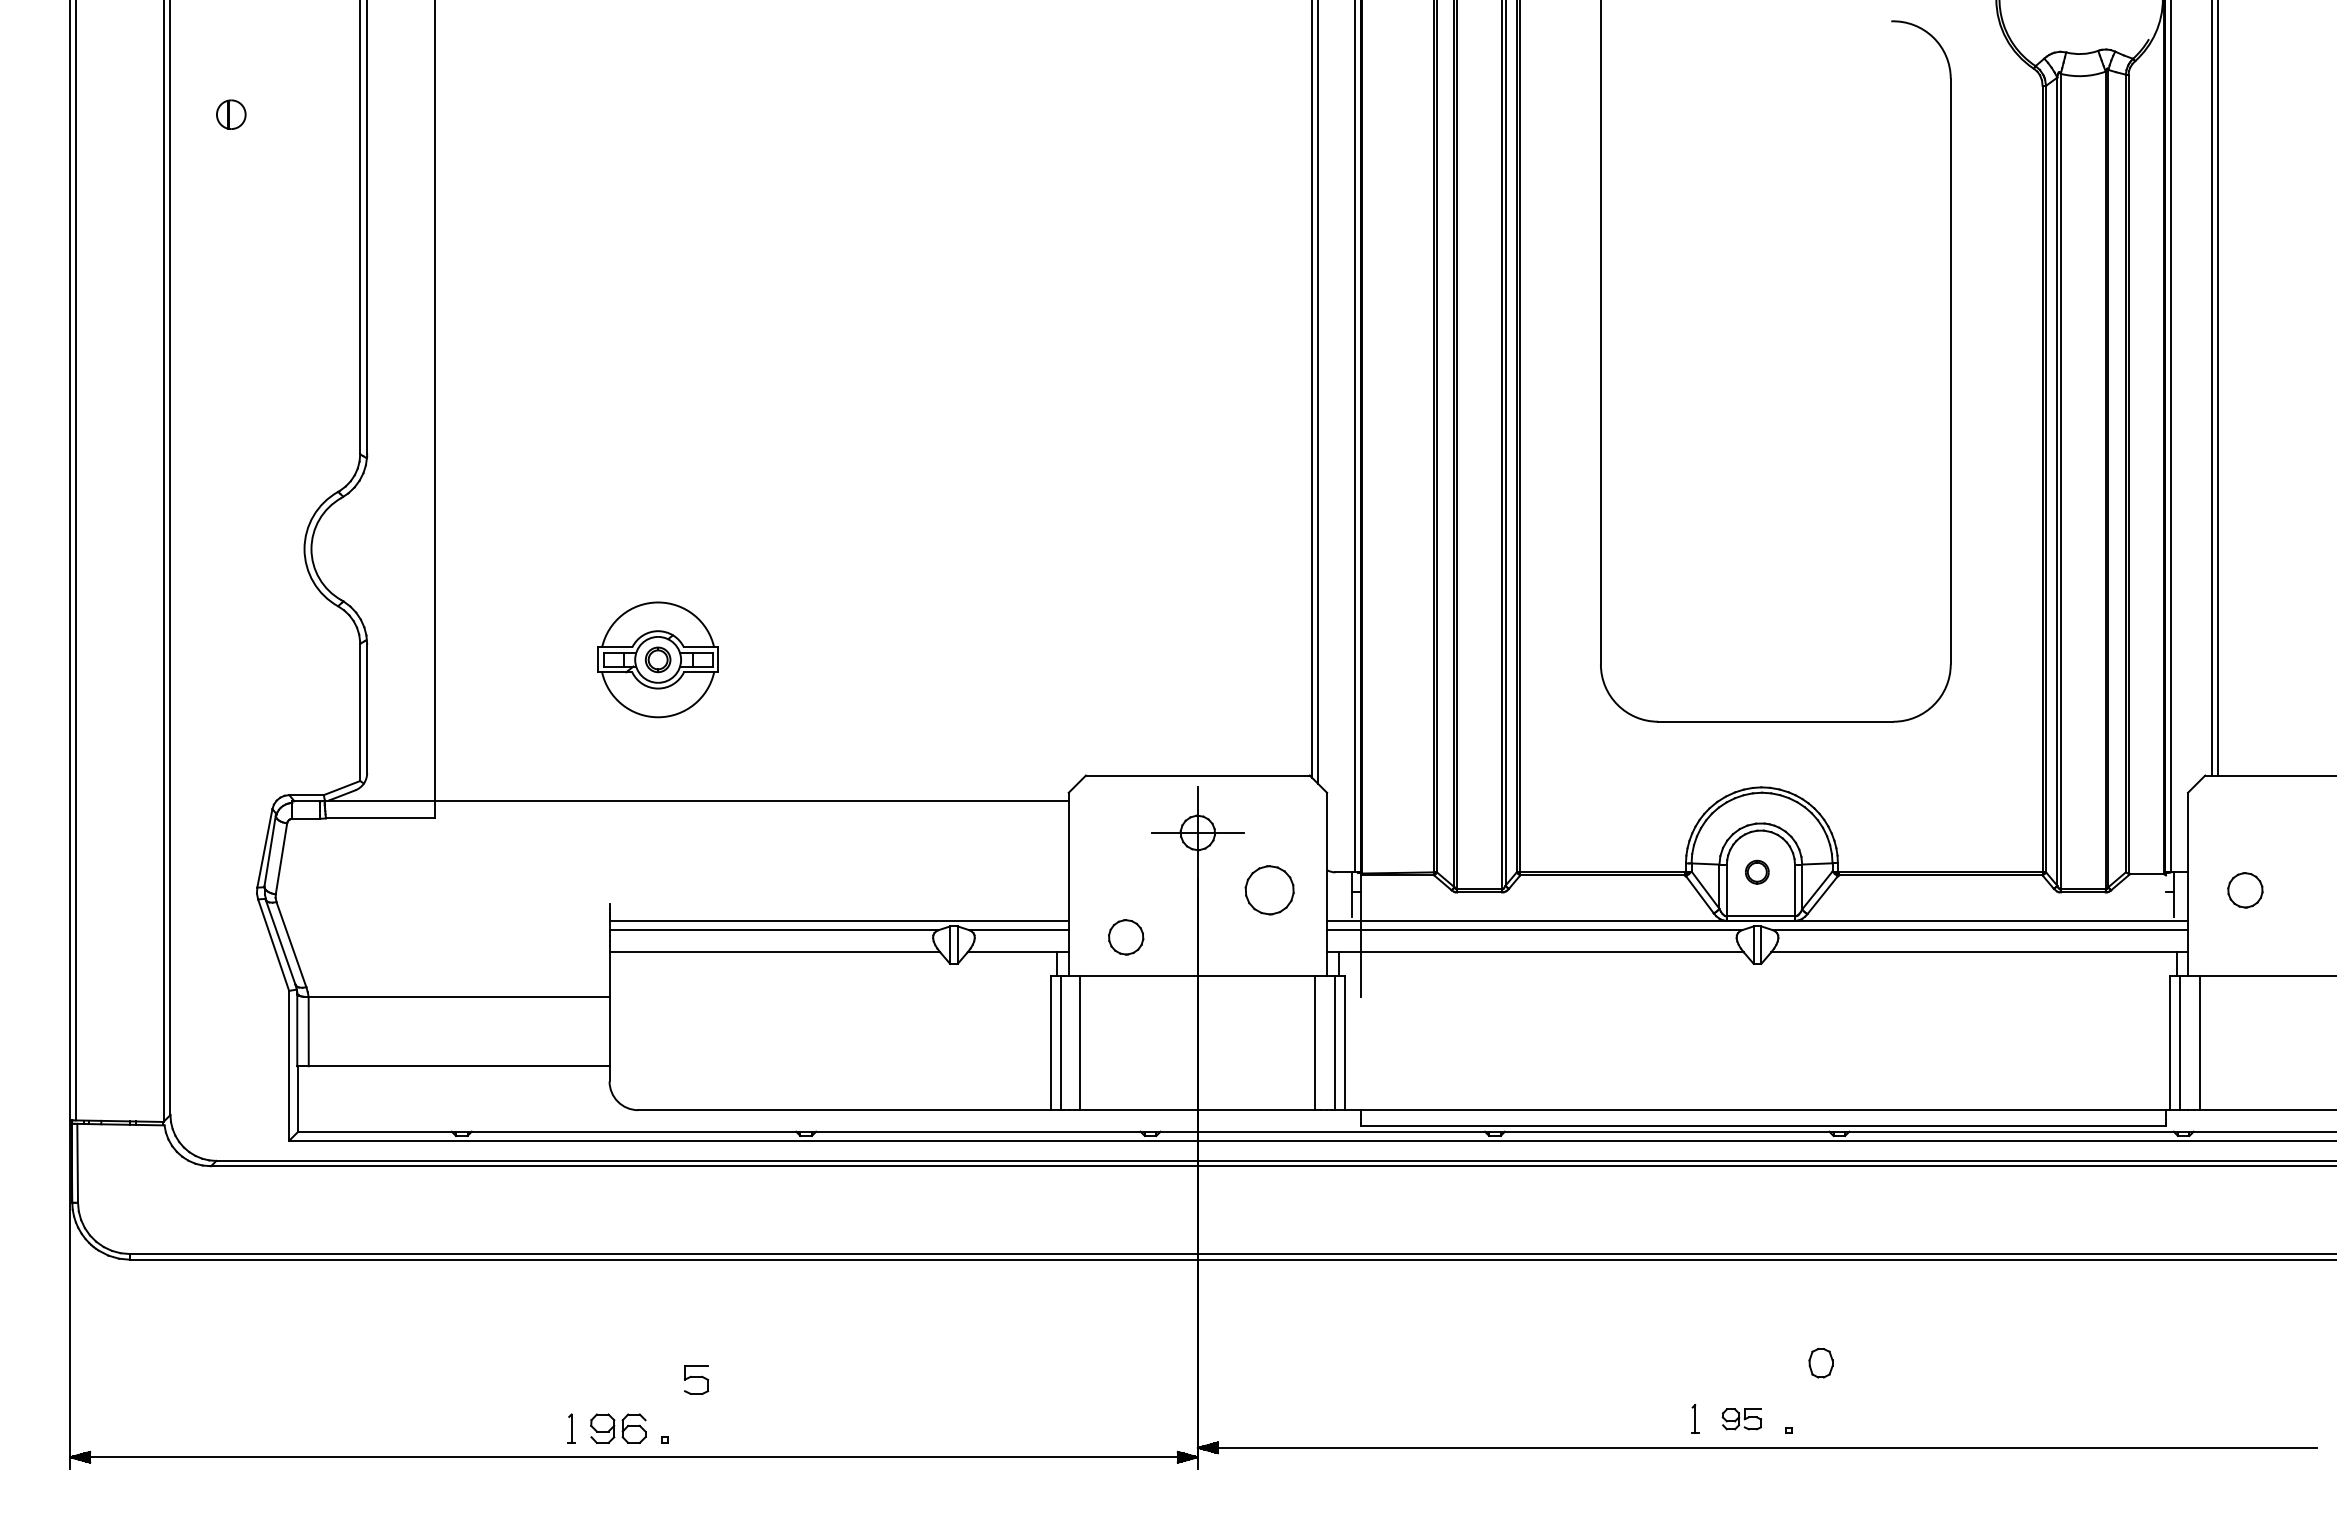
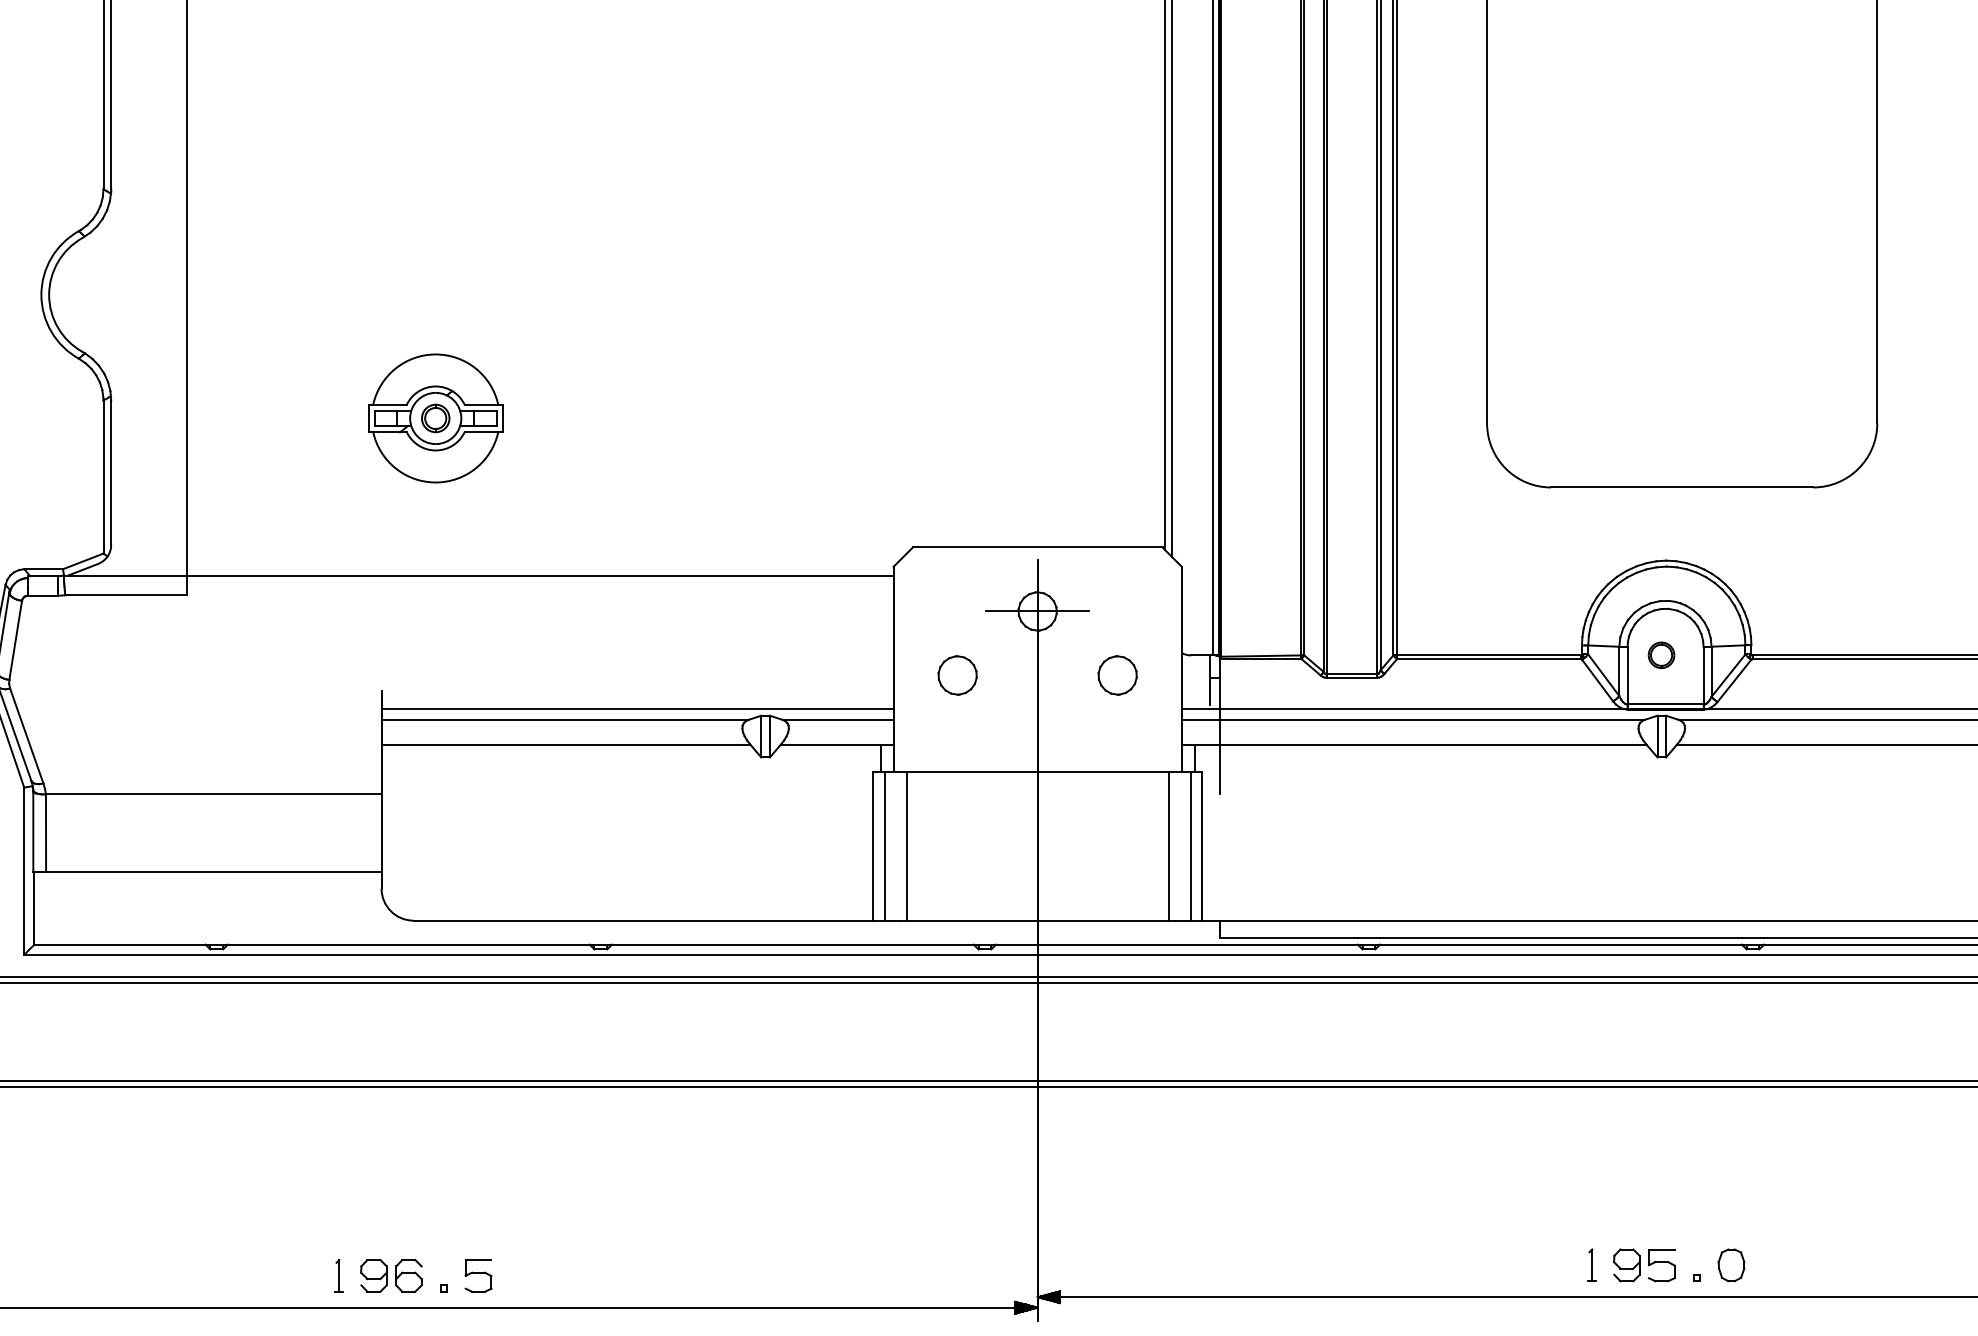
part: (1269, 890) -> (1117, 675), size x0.71
part: (1126, 937) -> (958, 675), moved
part: (1820, 1363) -> (1730, 1265), moved
part: (696, 1379) -> (478, 1275), moved
part: (1741, 1419) -> (1643, 1265), size x1.43

